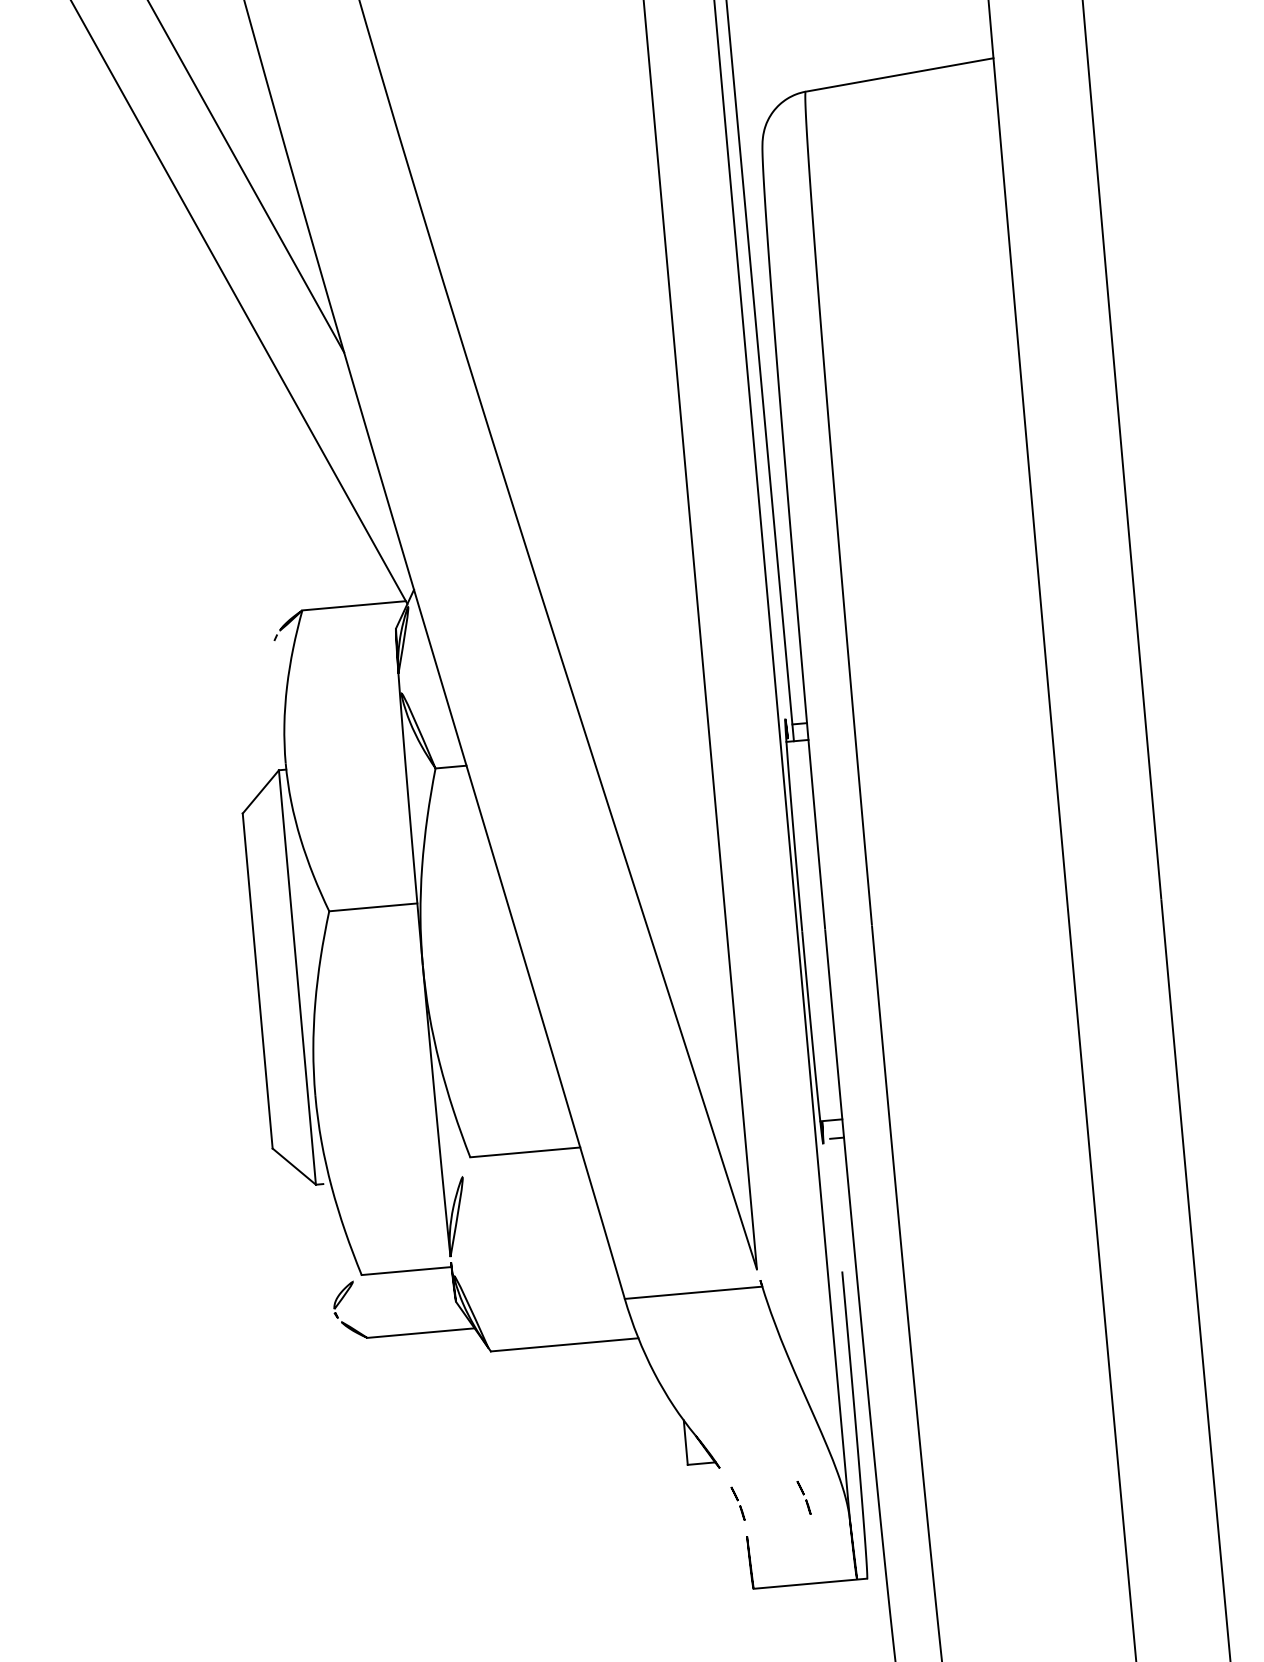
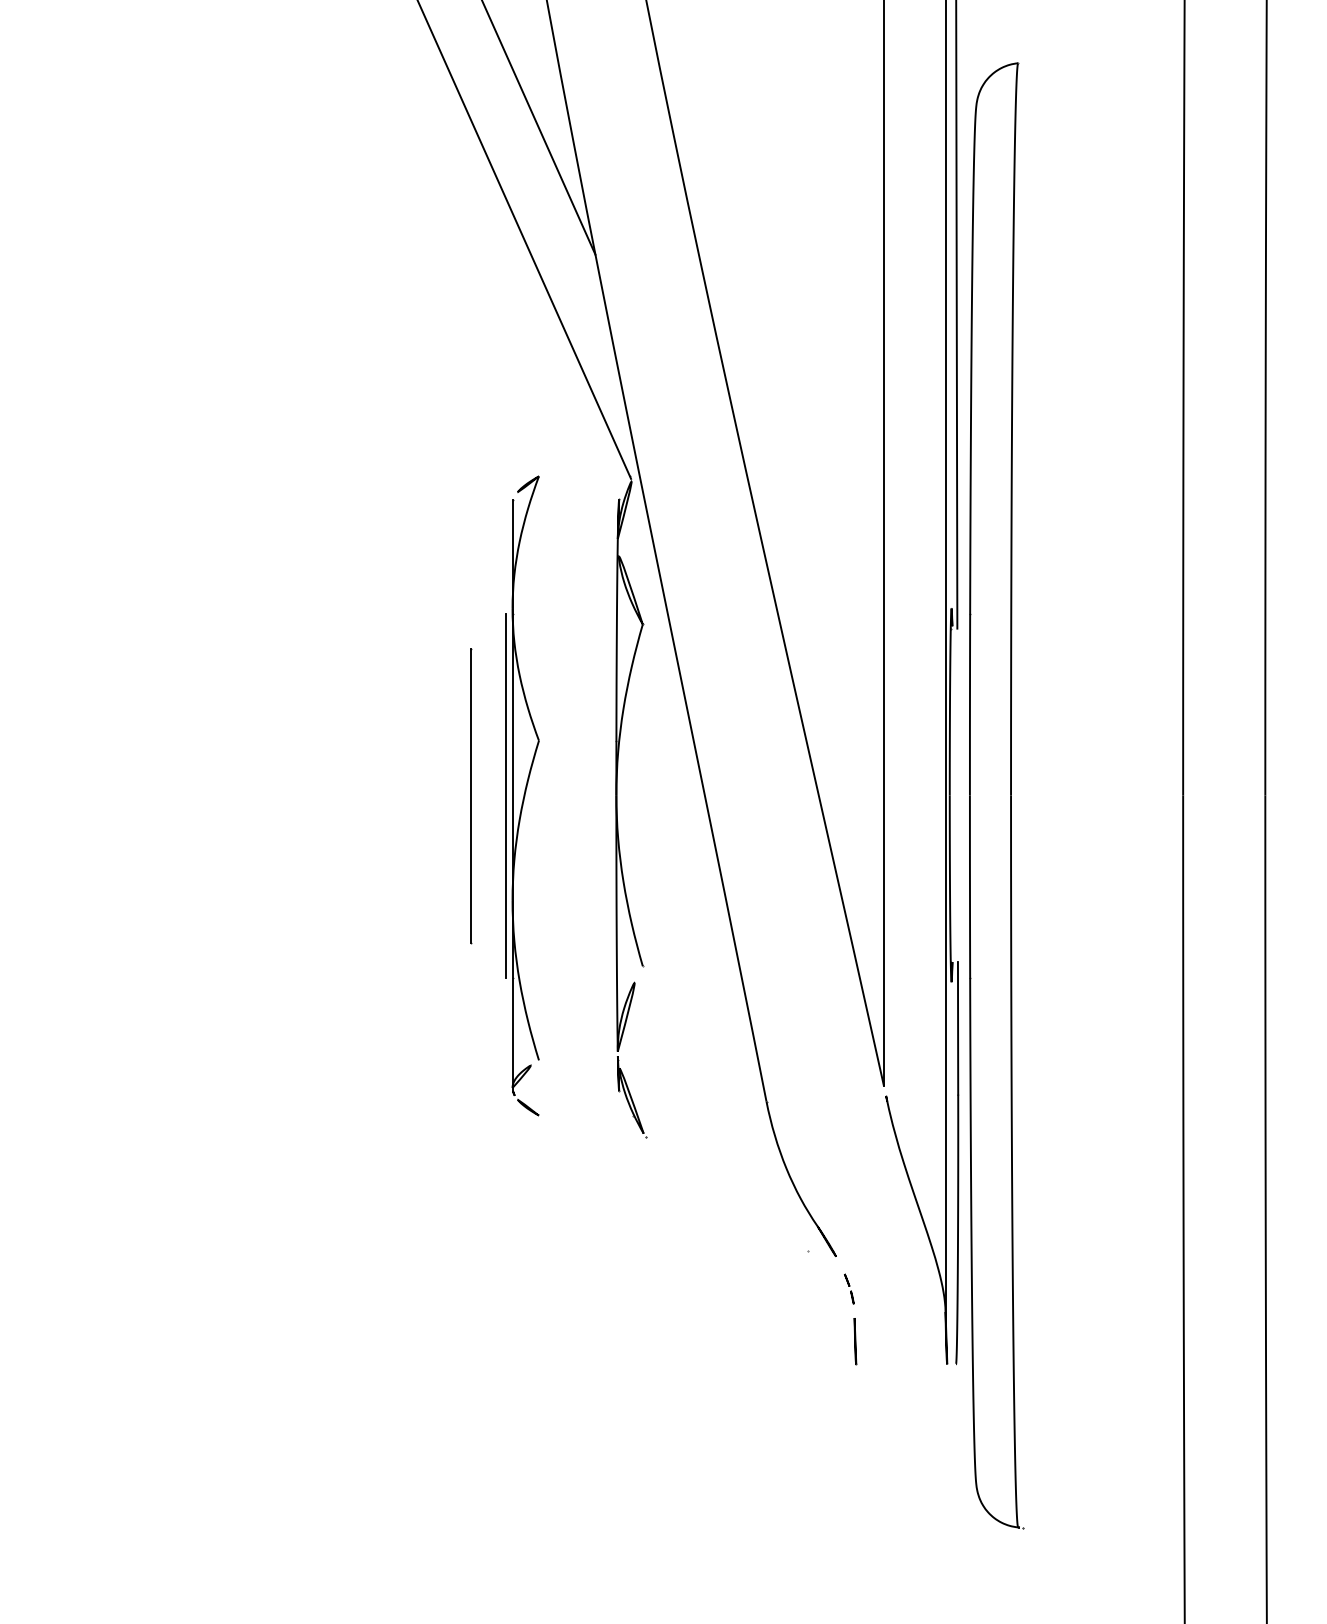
line: (304, 976) -> (512, 795), added
line: (834, 1196) -> (957, 1028), added
part: (804, 1497) -> (907, 1288), removed

